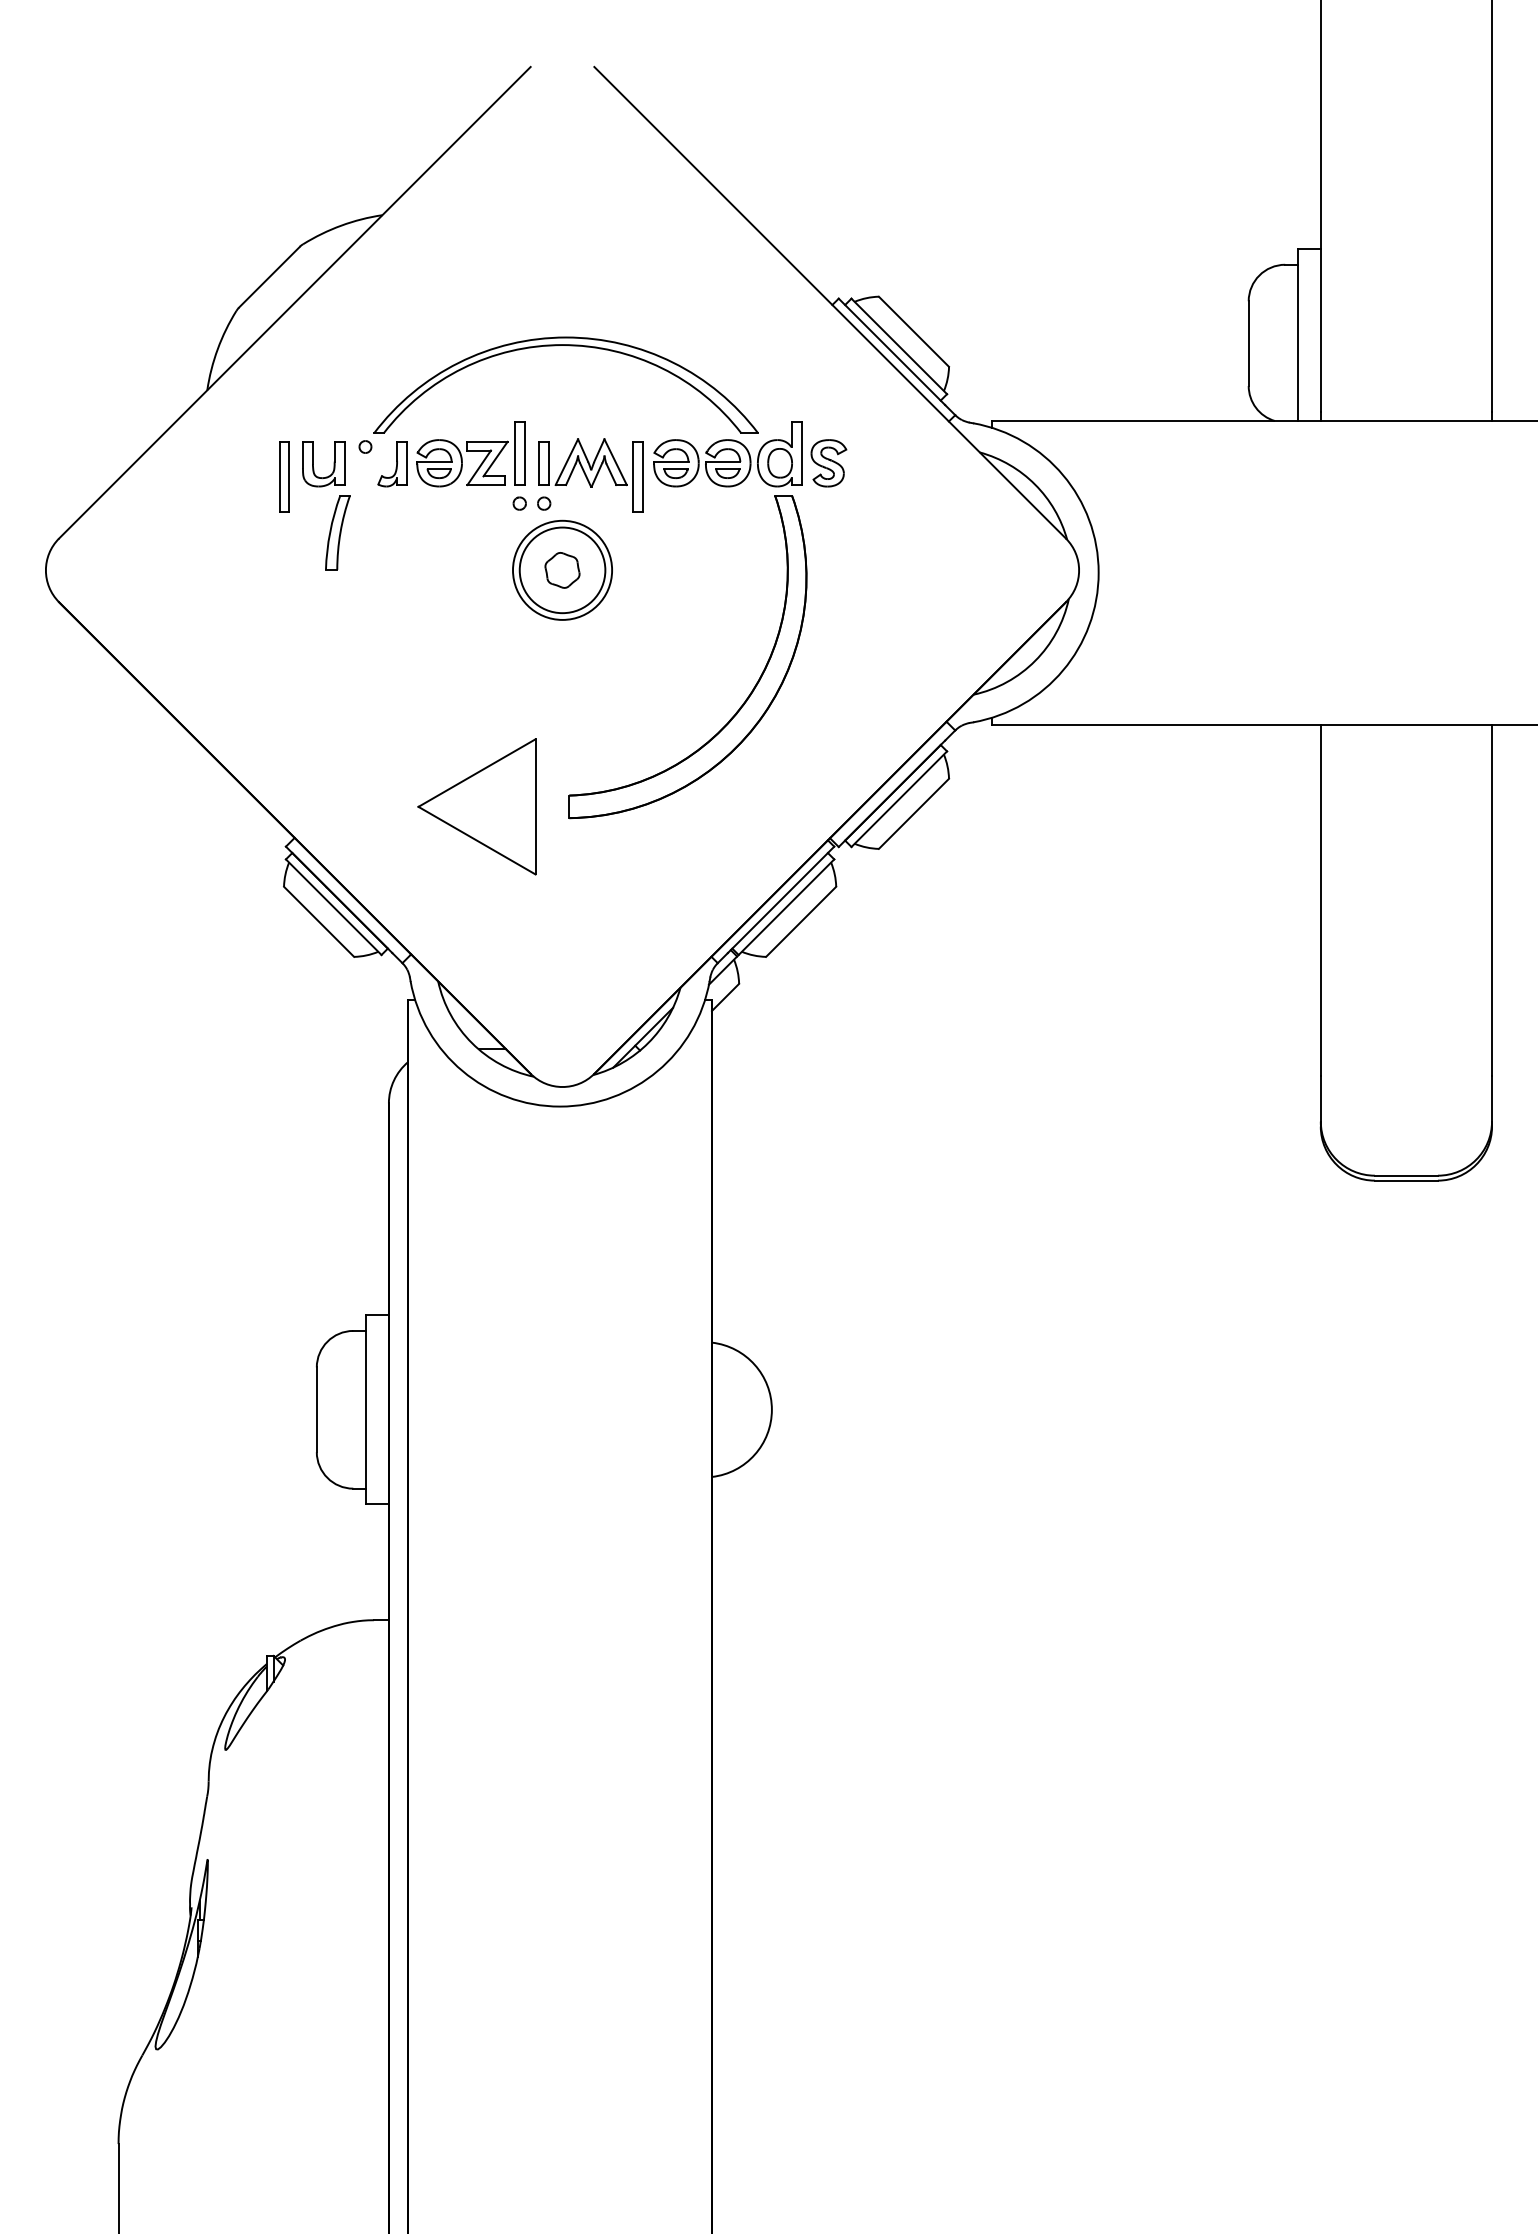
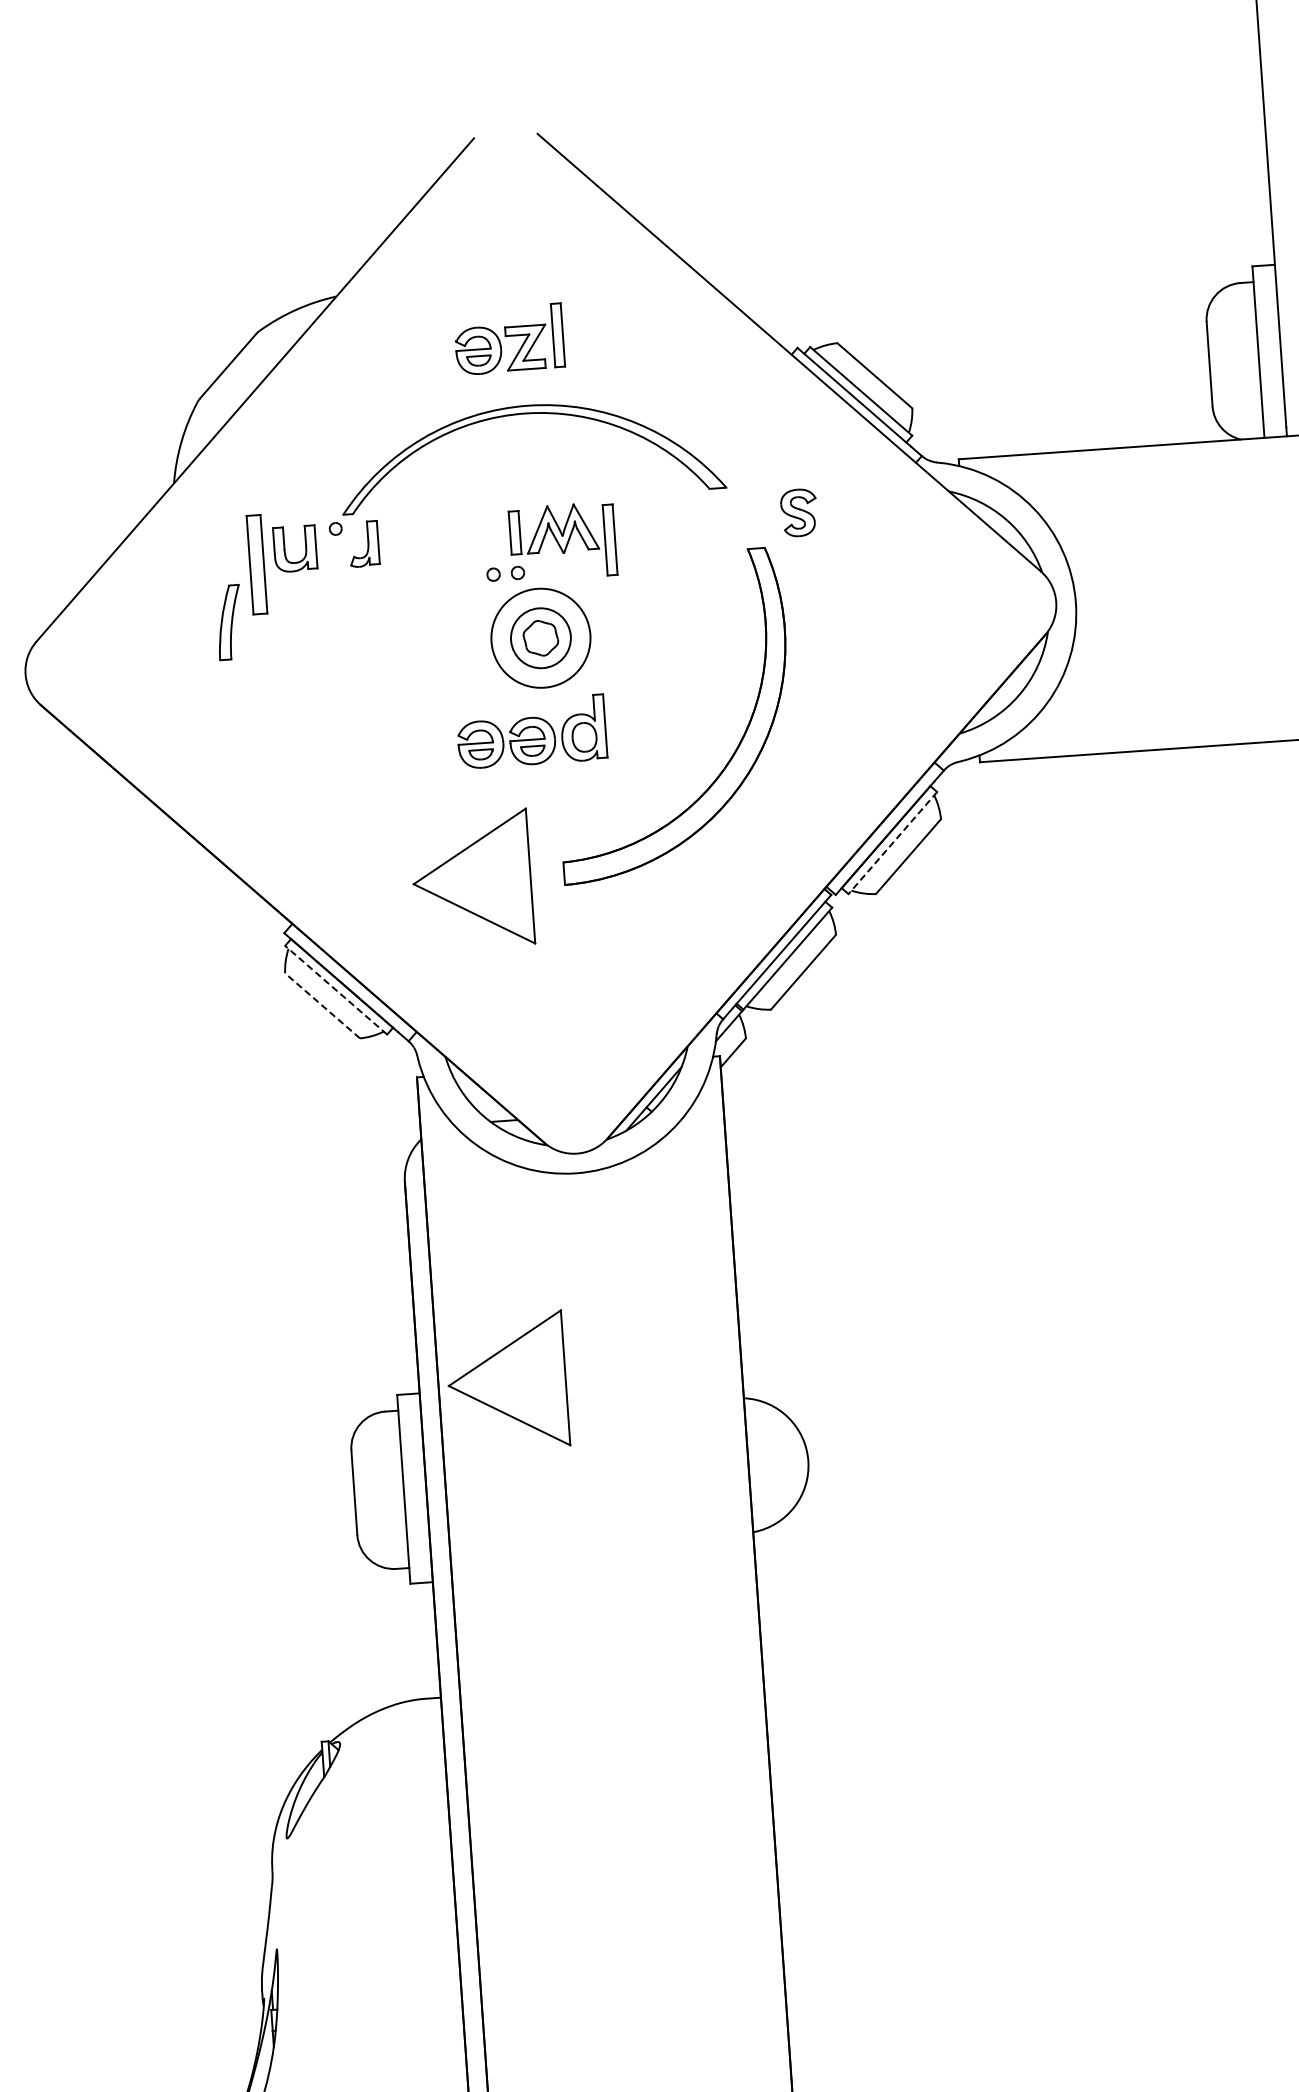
part: (470, 454) -> (509, 339), moved
part: (727, 454) -> (531, 732), moved
part: (284, 476) -> (257, 564), size x1.4
part: (337, 532) -> (229, 622), moved
circle: (562, 570) -> (540, 638), size x0.7
line: (899, 799) -> (893, 843), solid -> dashed
line: (333, 907) -> (335, 990), solid -> dashed
line: (319, 921) -> (322, 1005), solid -> dashed
part: (476, 1309) -> (506, 1381), added

